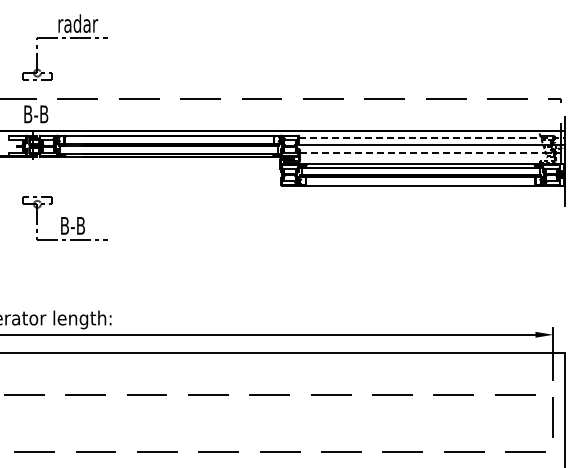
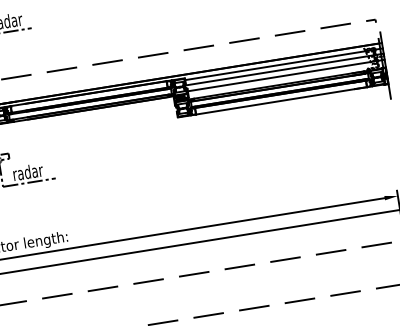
line: (431, 138) -> (284, 64), dashed -> solid
line: (432, 153) -> (286, 75), dashed -> solid
text: (73, 225) -> (28, 171), B-B -> radar

